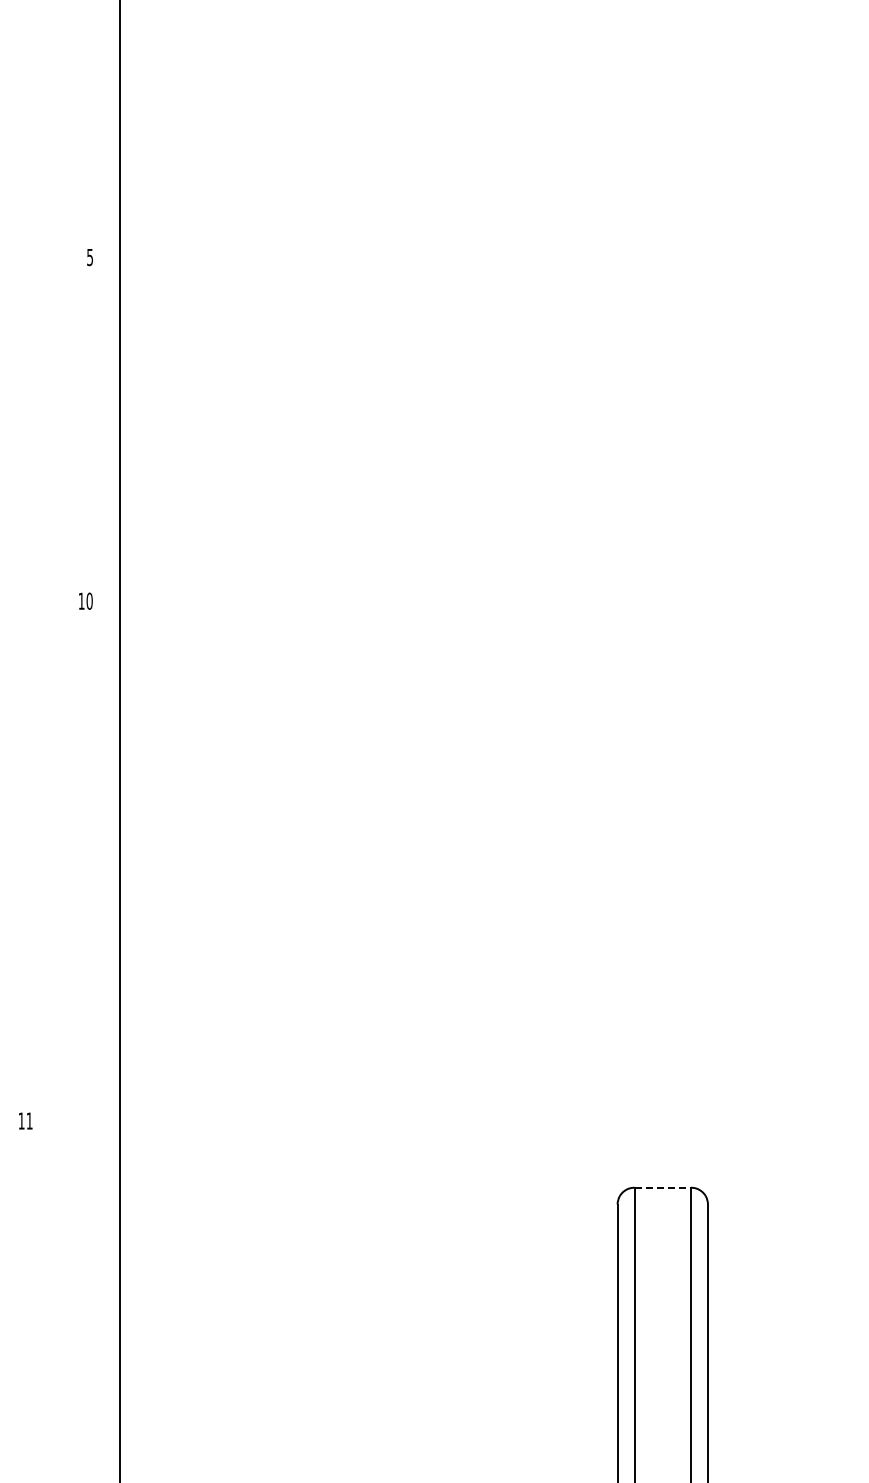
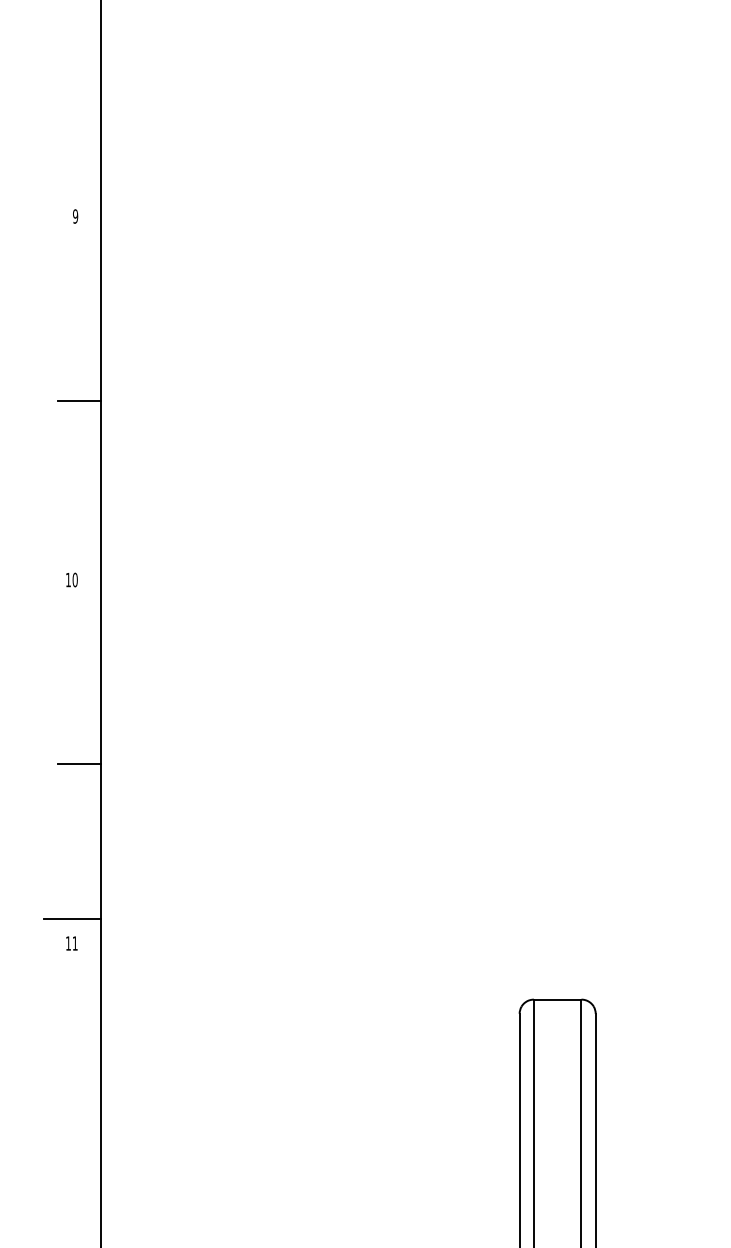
text: (90, 256) -> (75, 215), 5 -> 9
line: (94, 476) -> (79, 400), added
text: (85, 600) -> (71, 579), moved
line: (94, 908) -> (79, 764), added
line: (86, 1091) -> (72, 918), added
text: (25, 1120) -> (71, 943), moved
line: (663, 1187) -> (558, 999), dashed -> solid

